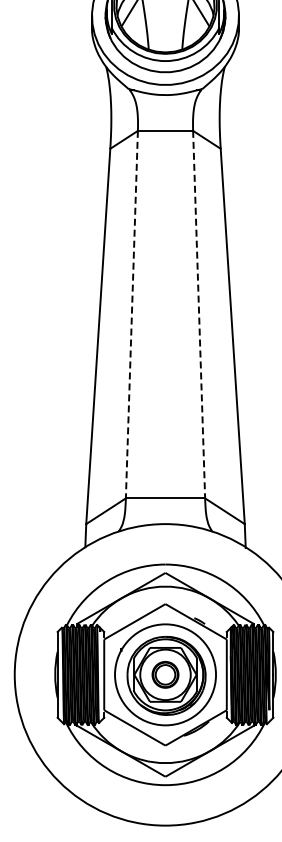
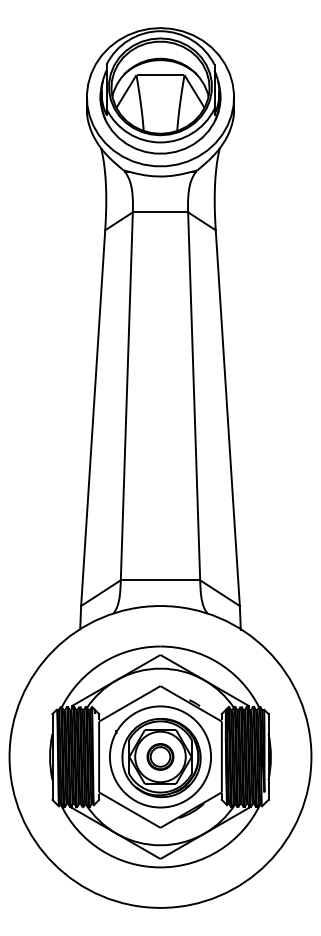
line: (131, 314) -> (126, 396), dashed -> solid
line: (199, 314) -> (194, 396), dashed -> solid

